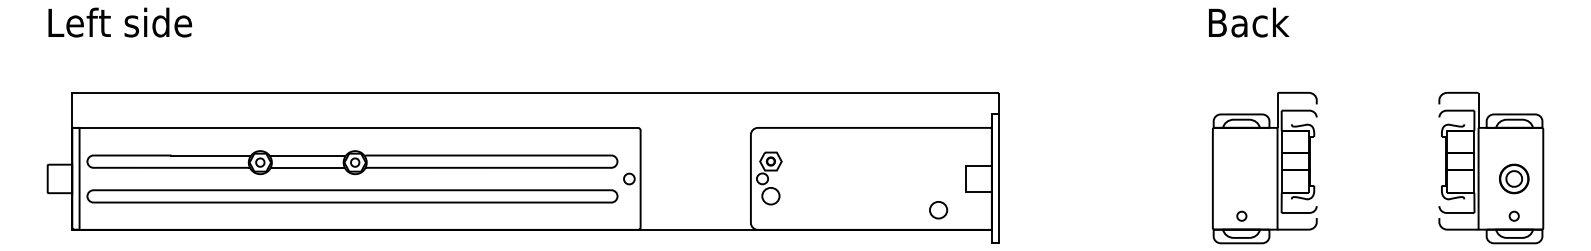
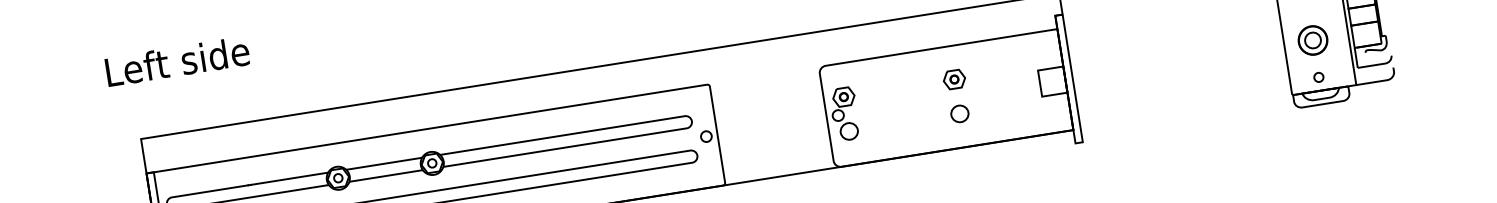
part: (882, 161) -> (954, 79), added
part: (1241, 178) -> (1312, 40), added
curve: (935, 216) -> (957, 120), moved

